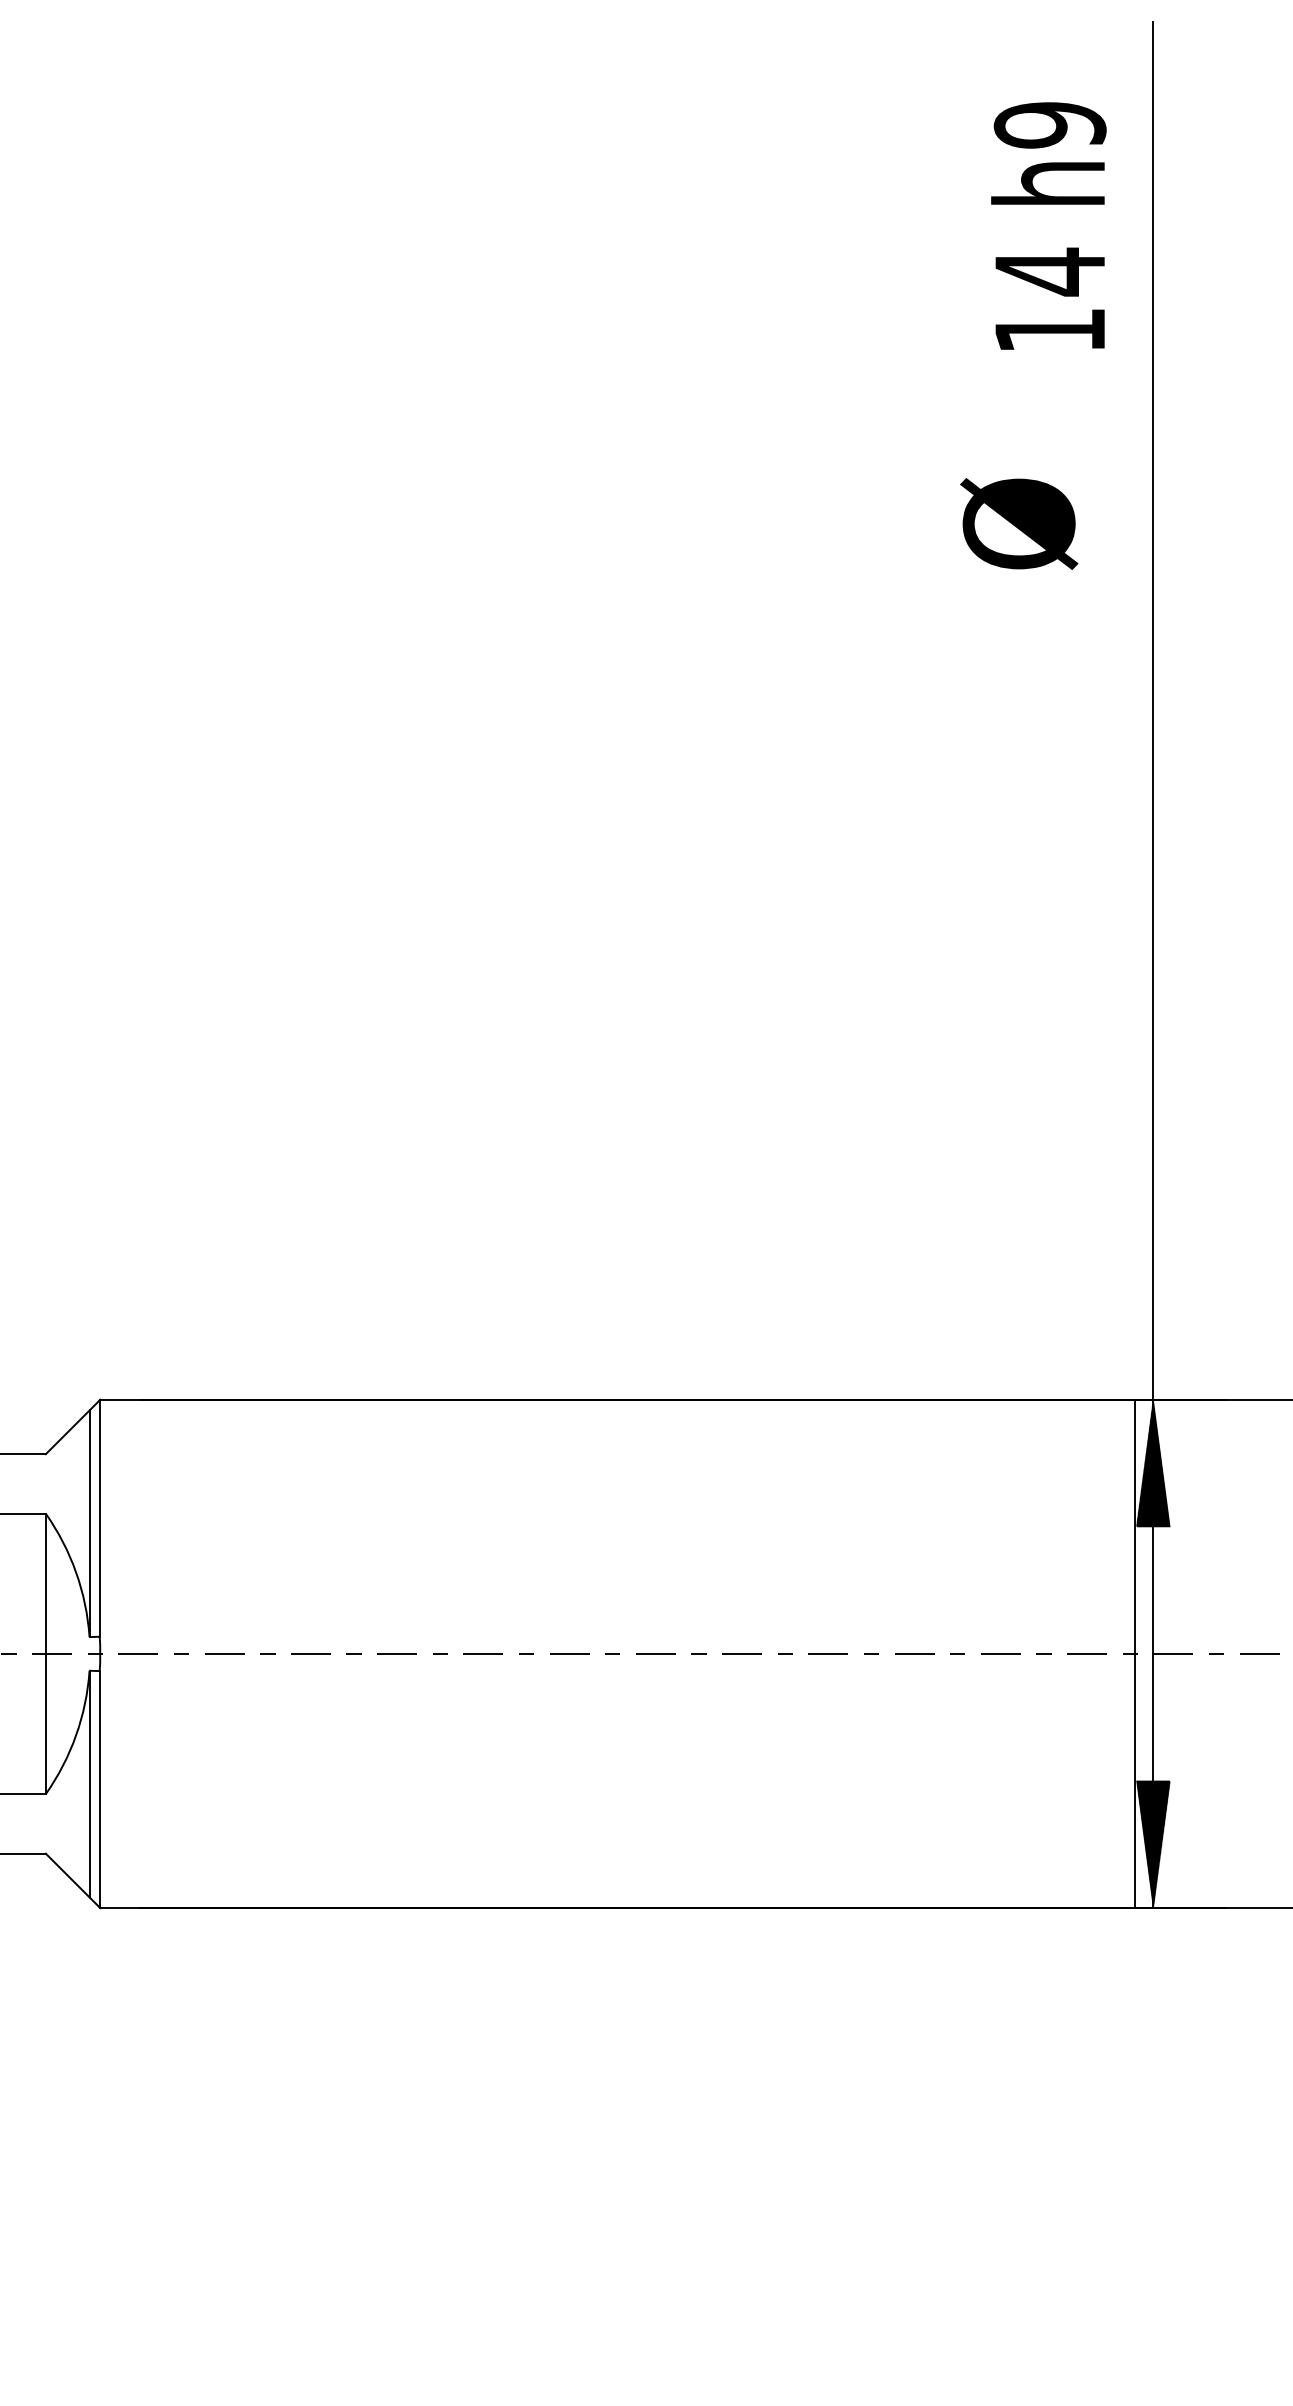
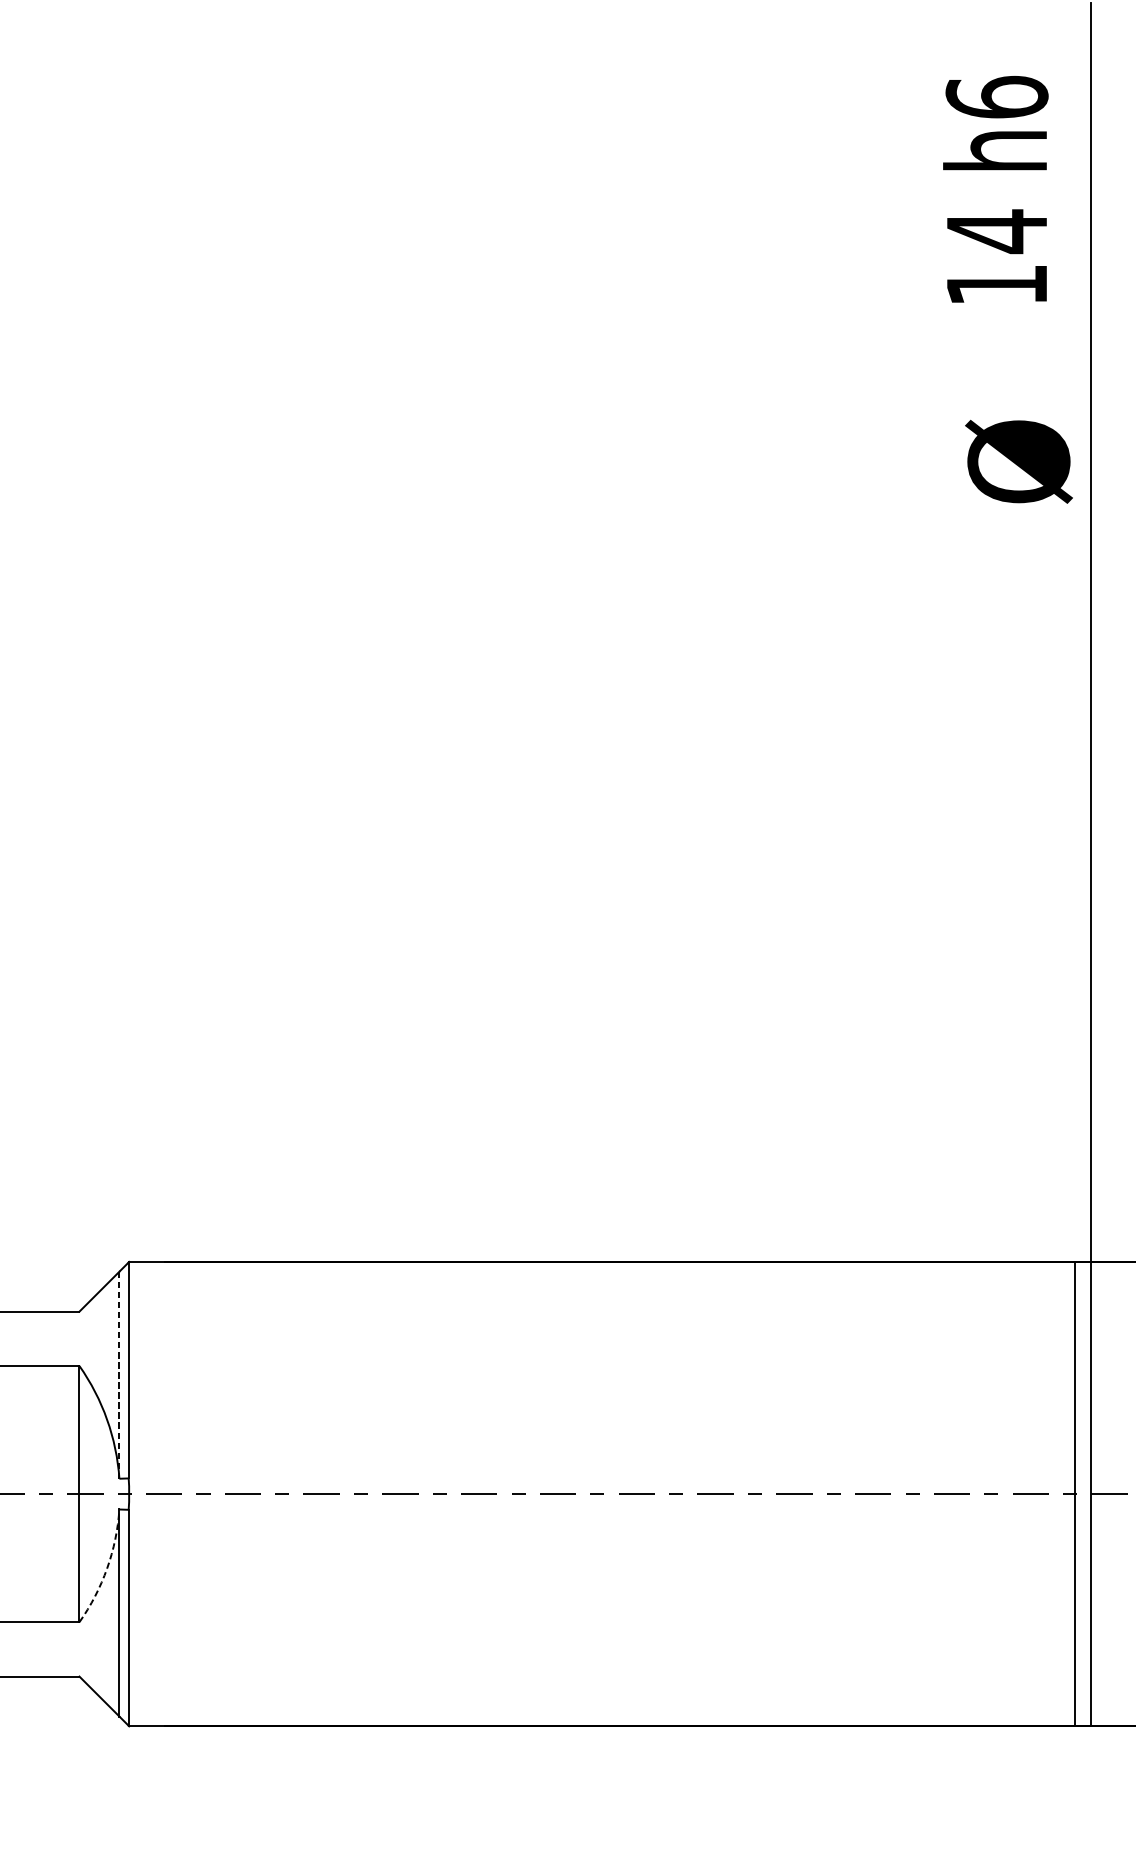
text: (1049, 124) -> (996, 96), h9 -> h6
text: (1019, 523) -> (1019, 461), moved
hatch: (1153, 1463) -> (1091, 1320), removed
line: (89, 1524) -> (119, 1375), solid -> dashed
arc: (76, 1735) -> (107, 1568), solid -> dashed
hatch: (1152, 1844) -> (1090, 1668), removed

